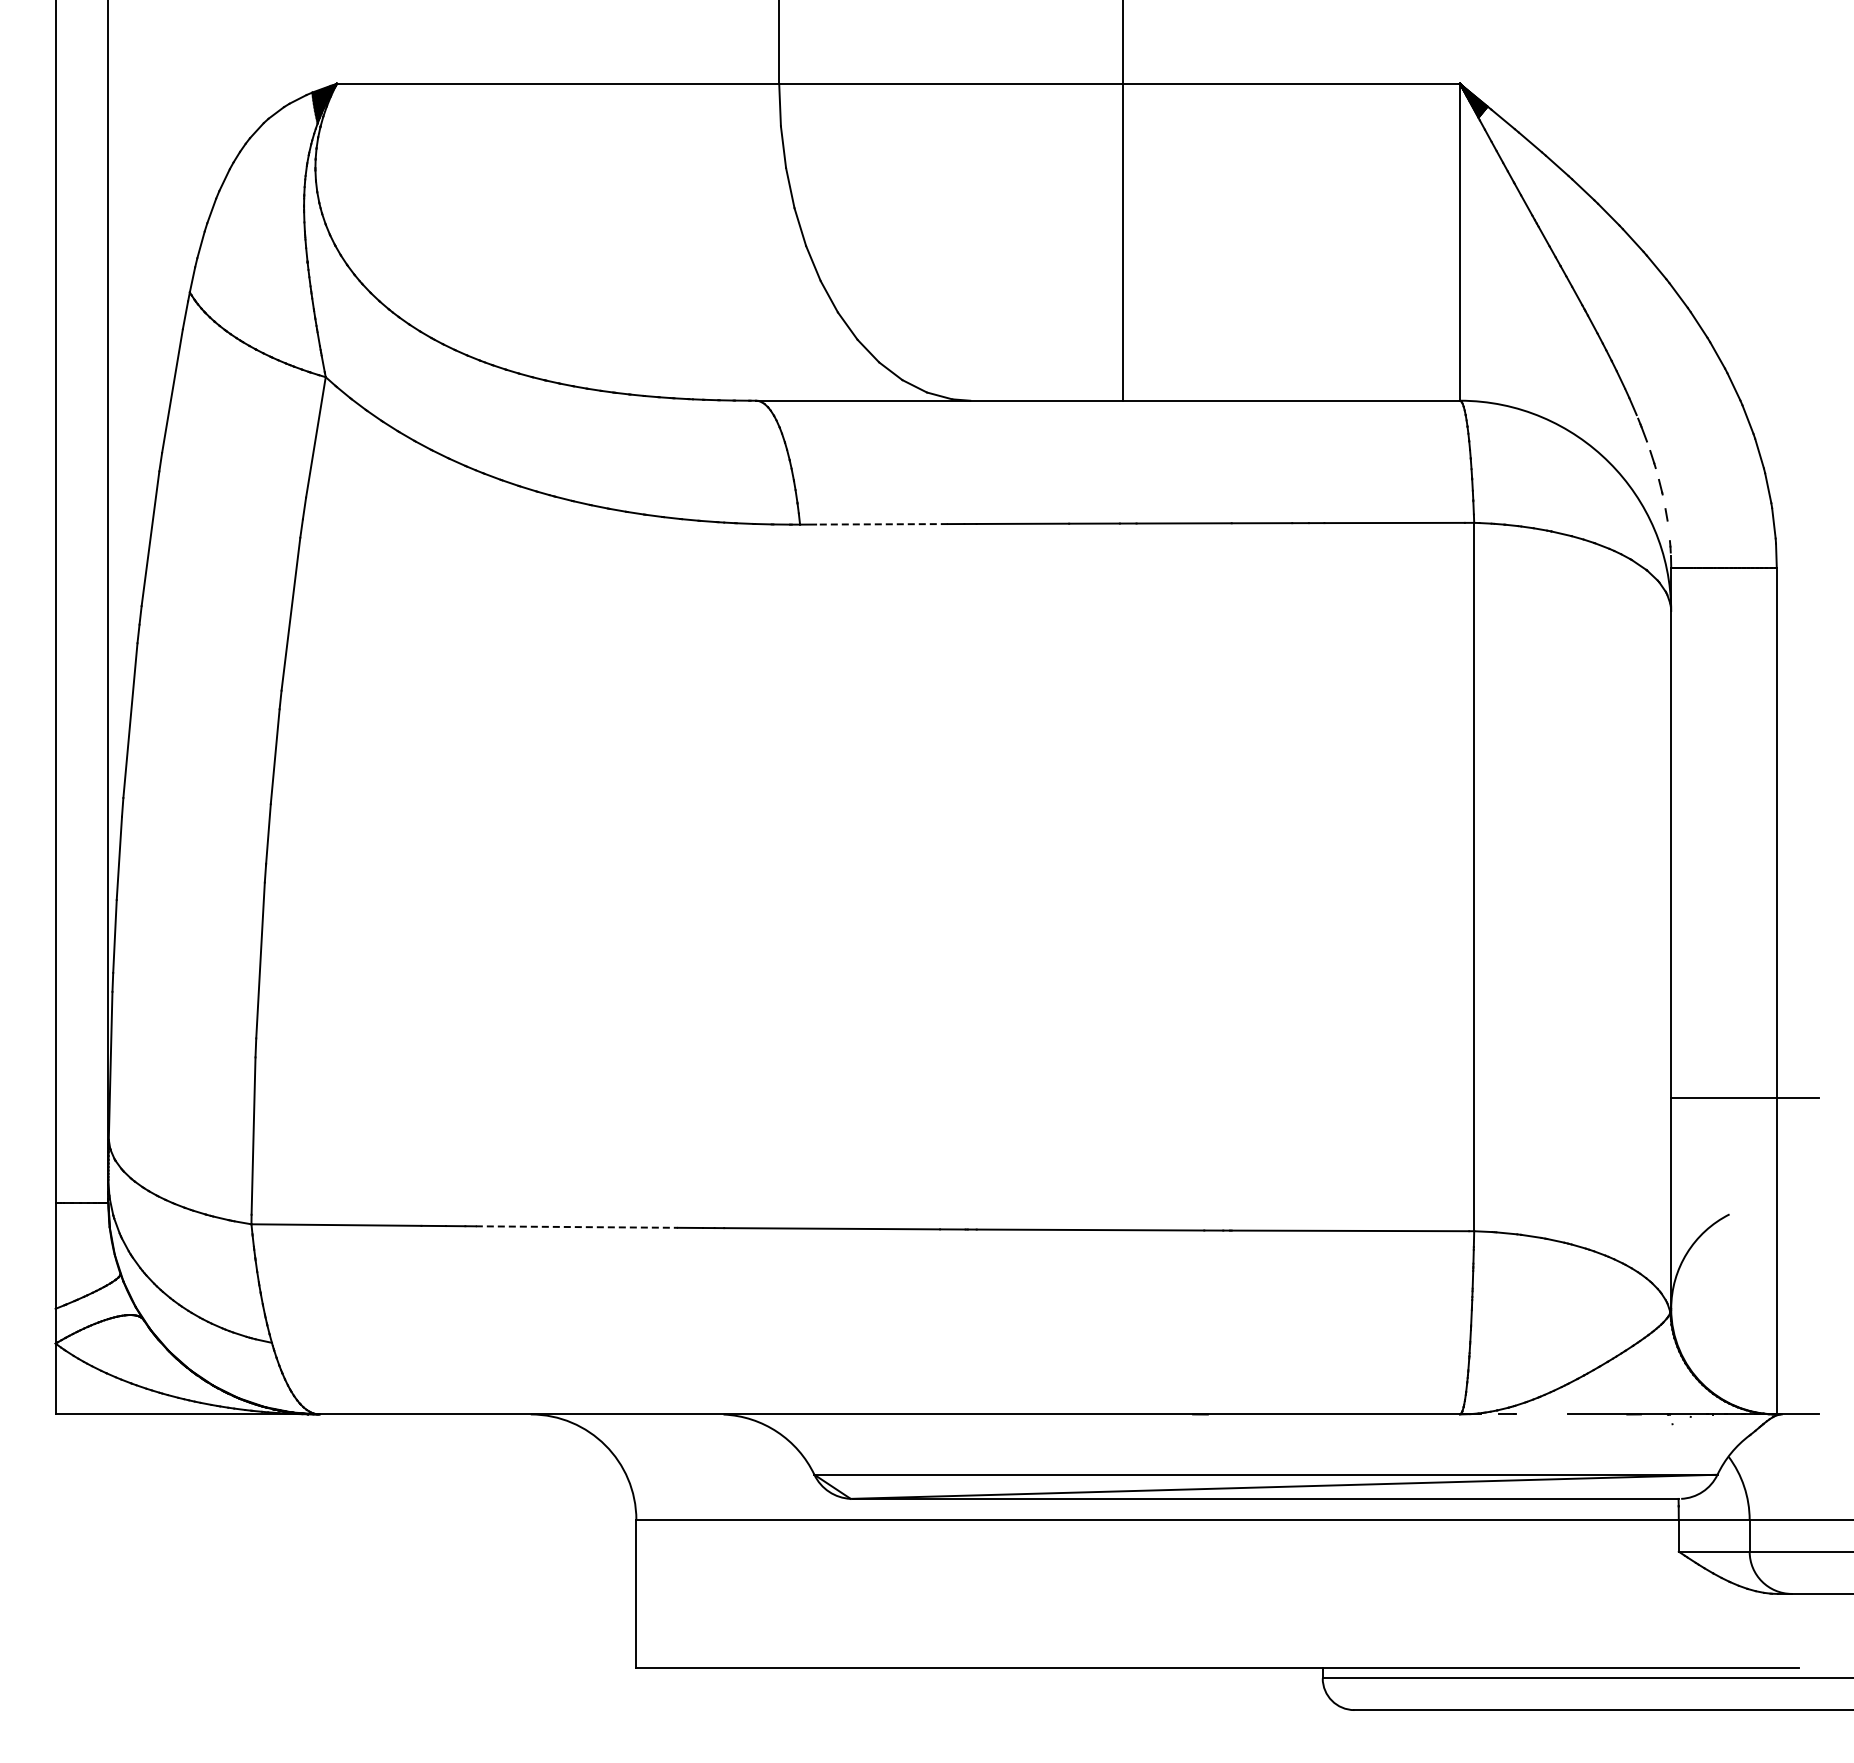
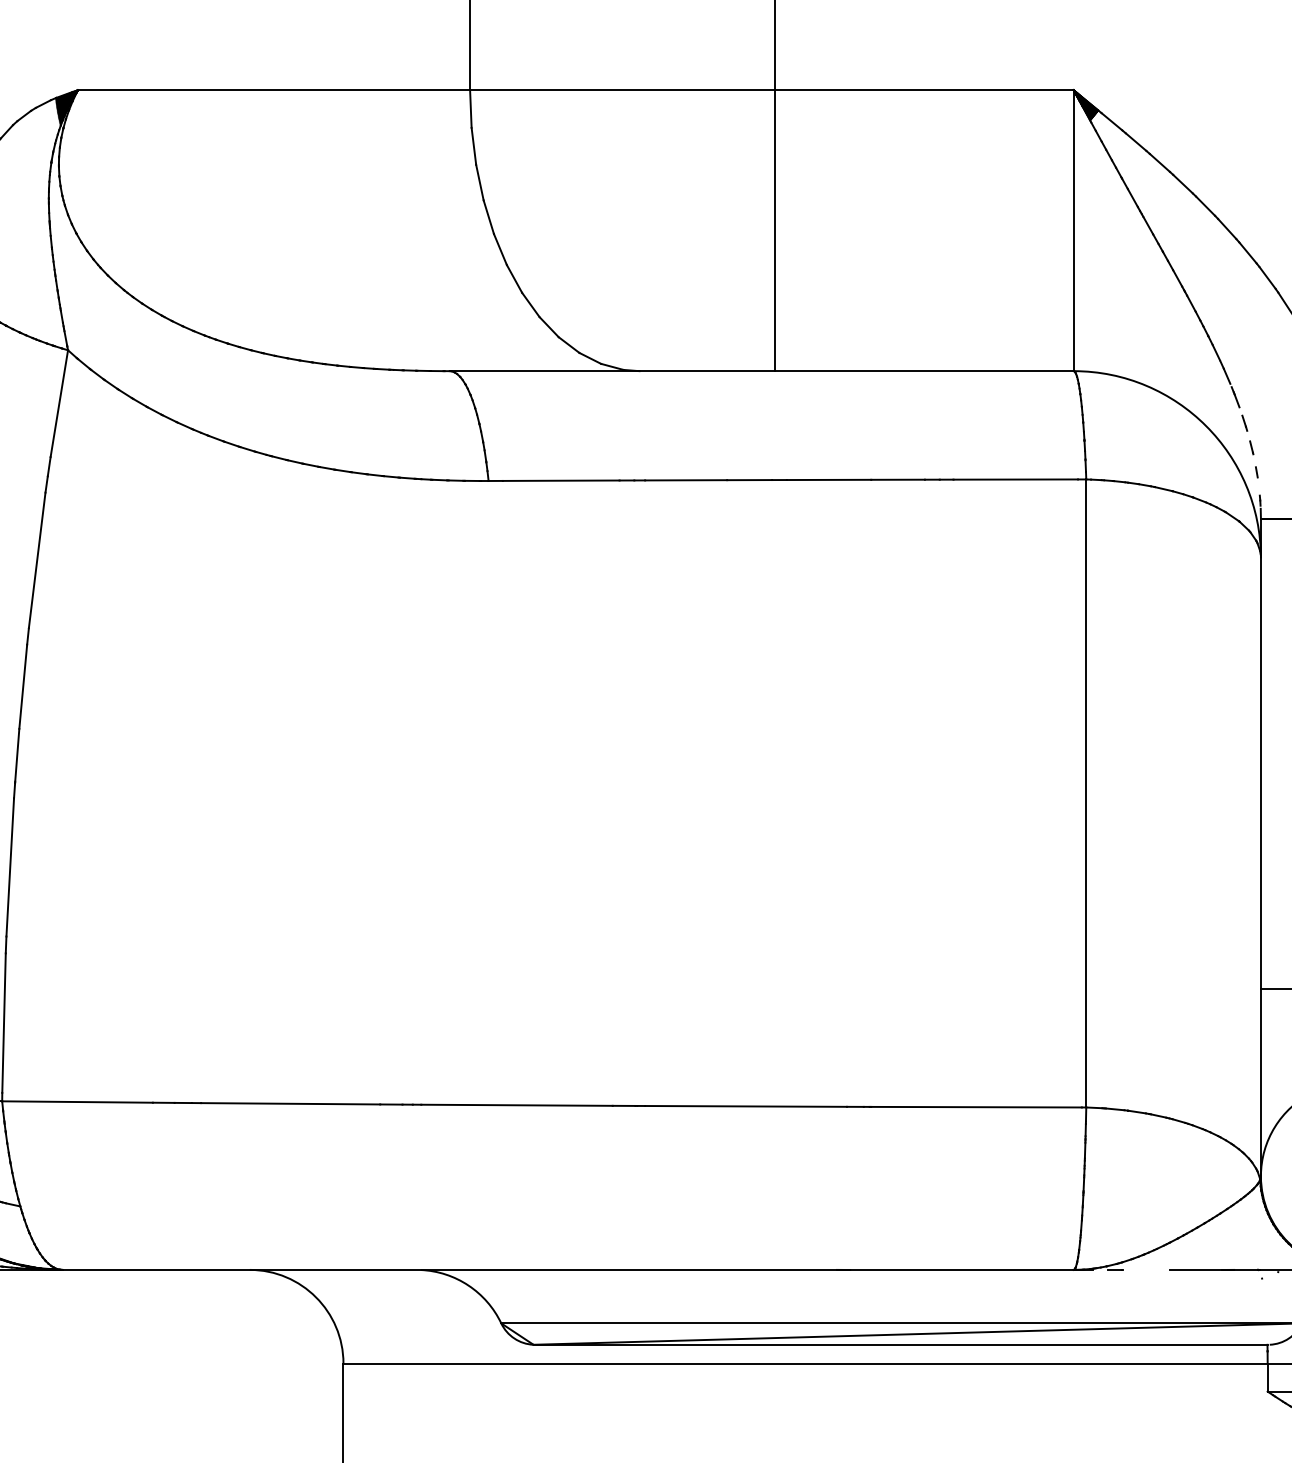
line: (881, 524) -> (560, 480), dashed -> solid
line: (576, 1227) -> (290, 1104), dashed -> solid

